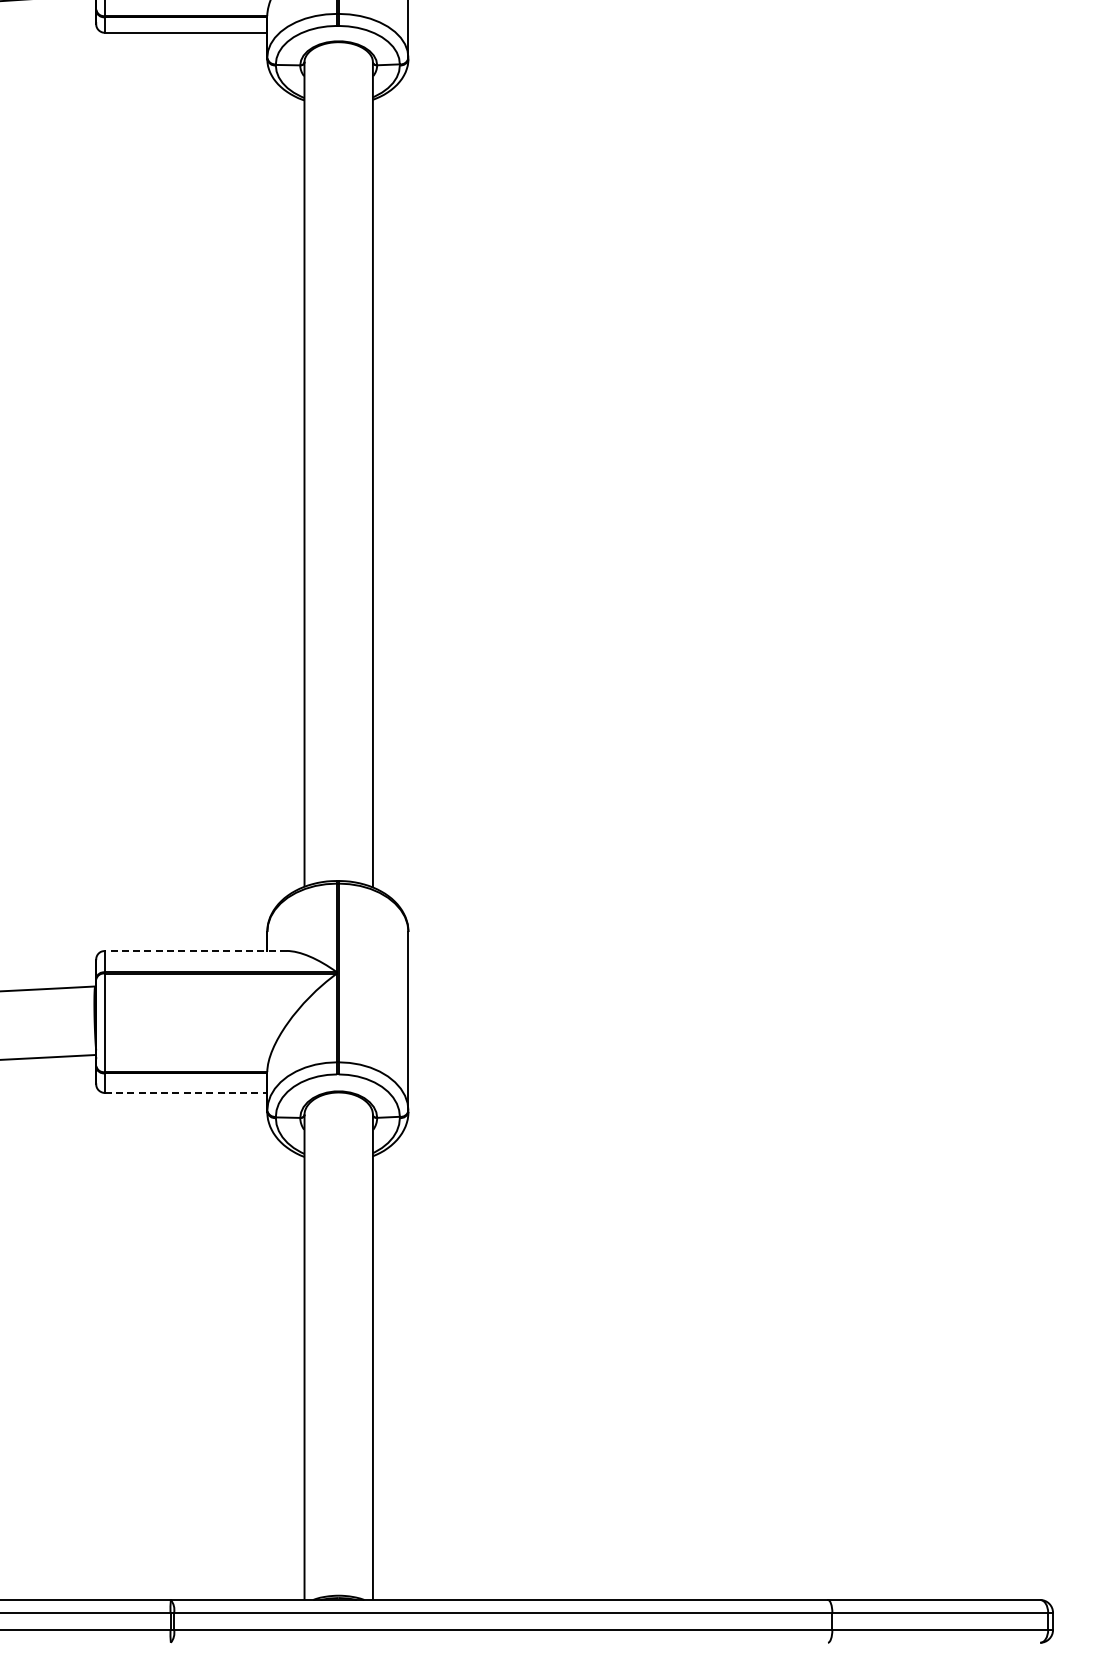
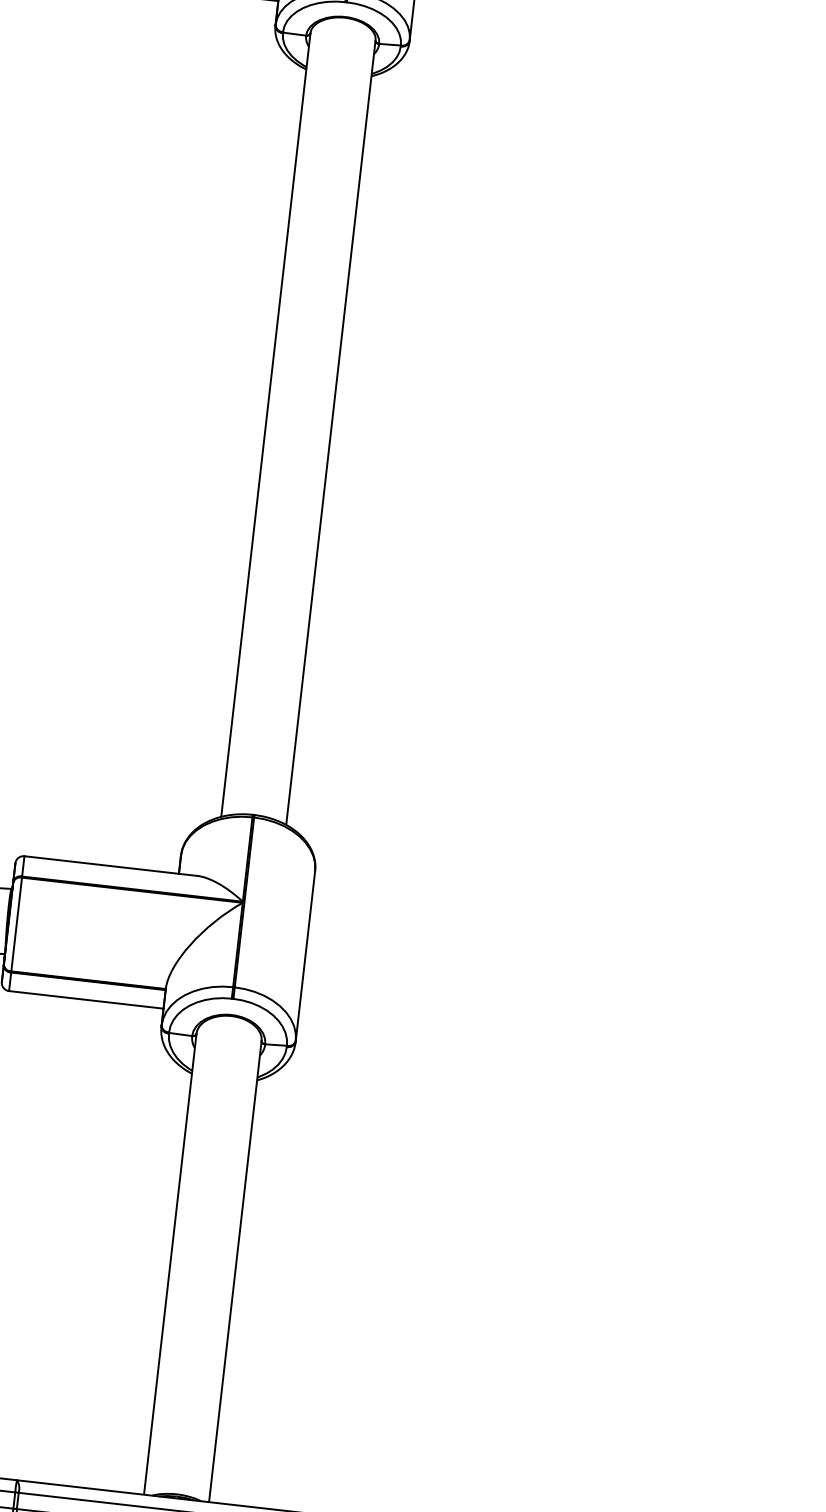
line: (195, 950) -> (110, 865), dashed -> solid
line: (186, 1092) -> (86, 999), dashed -> solid

